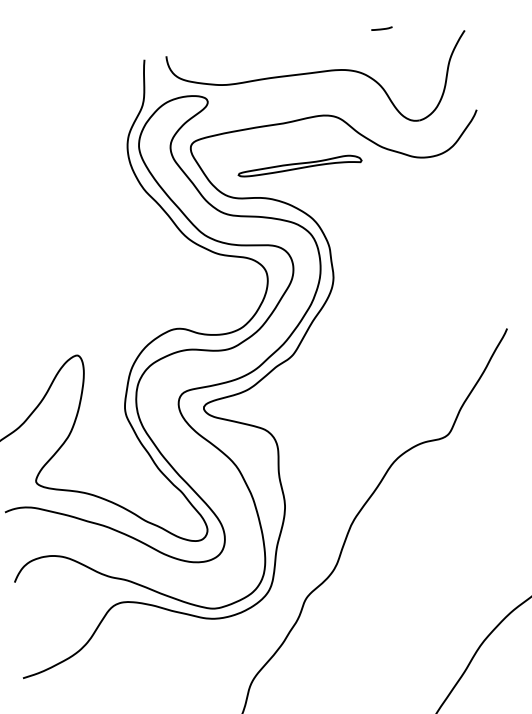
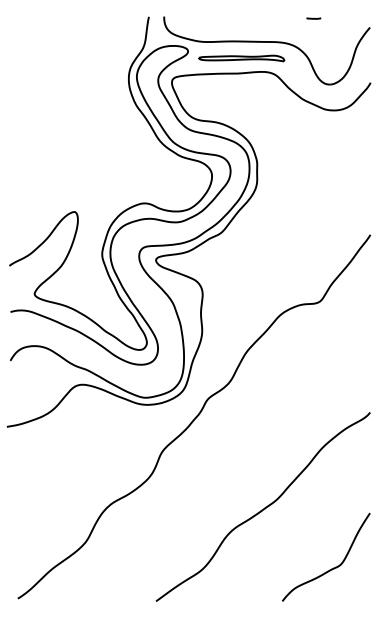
part: (299, 166) -> (241, 58), moved

